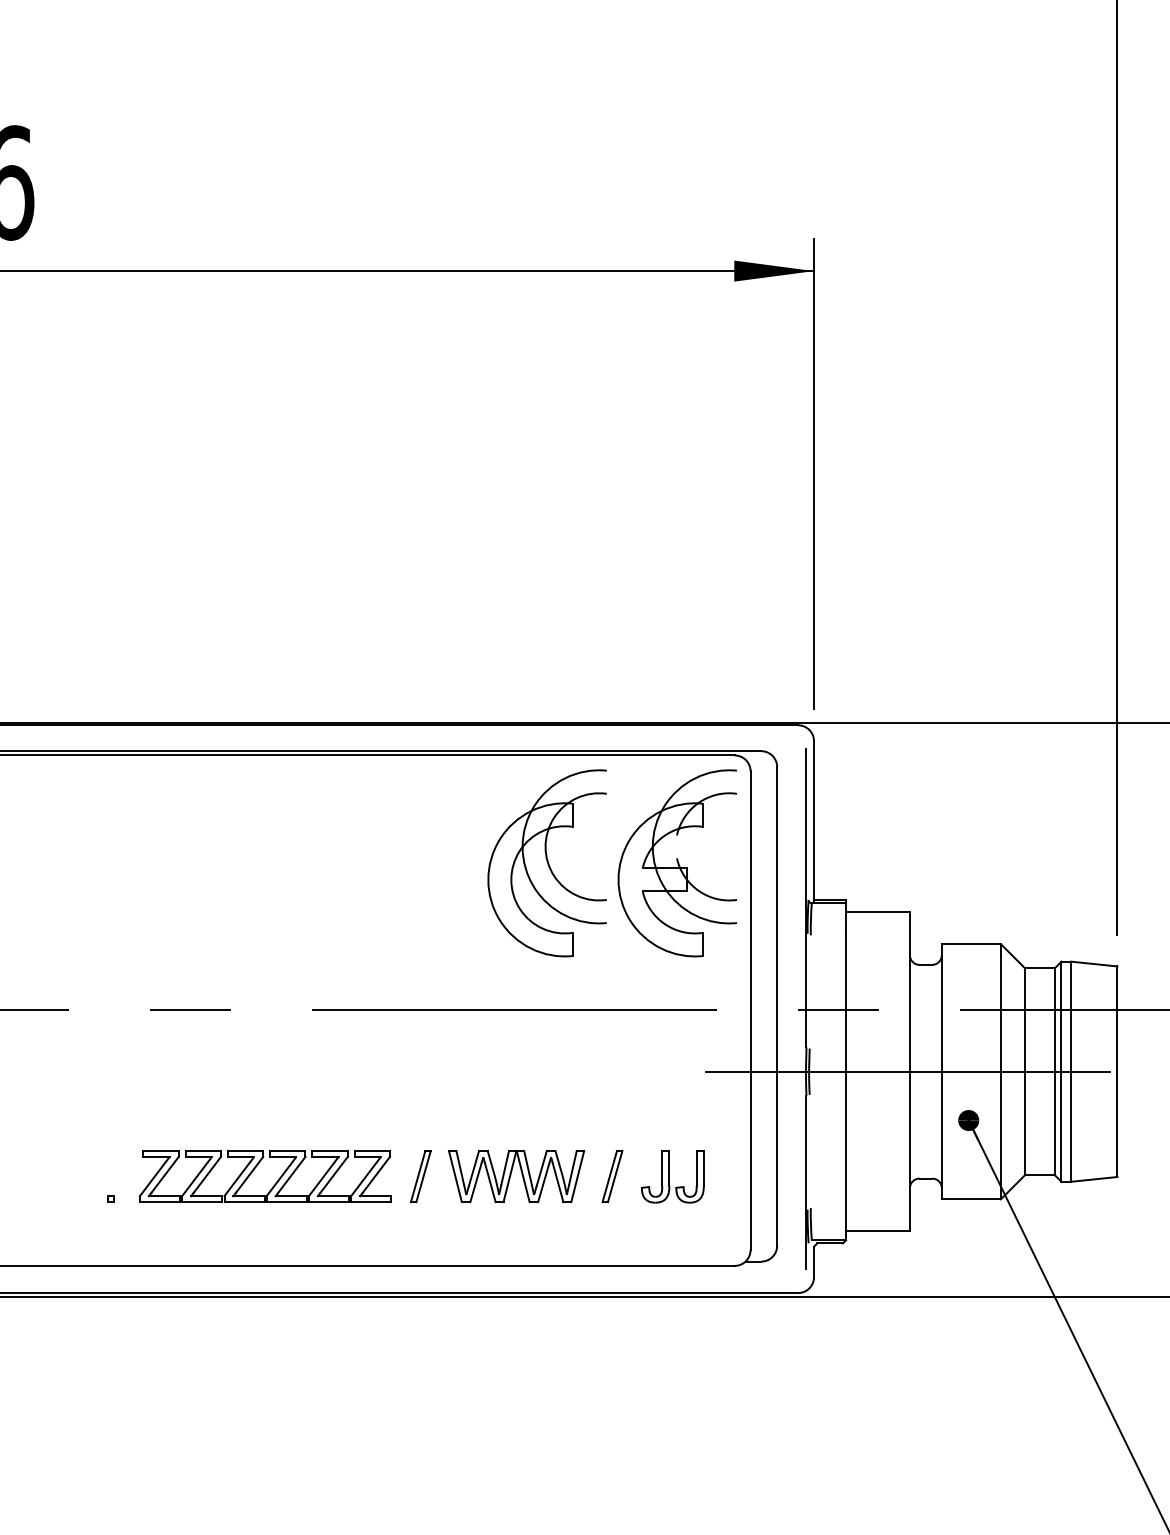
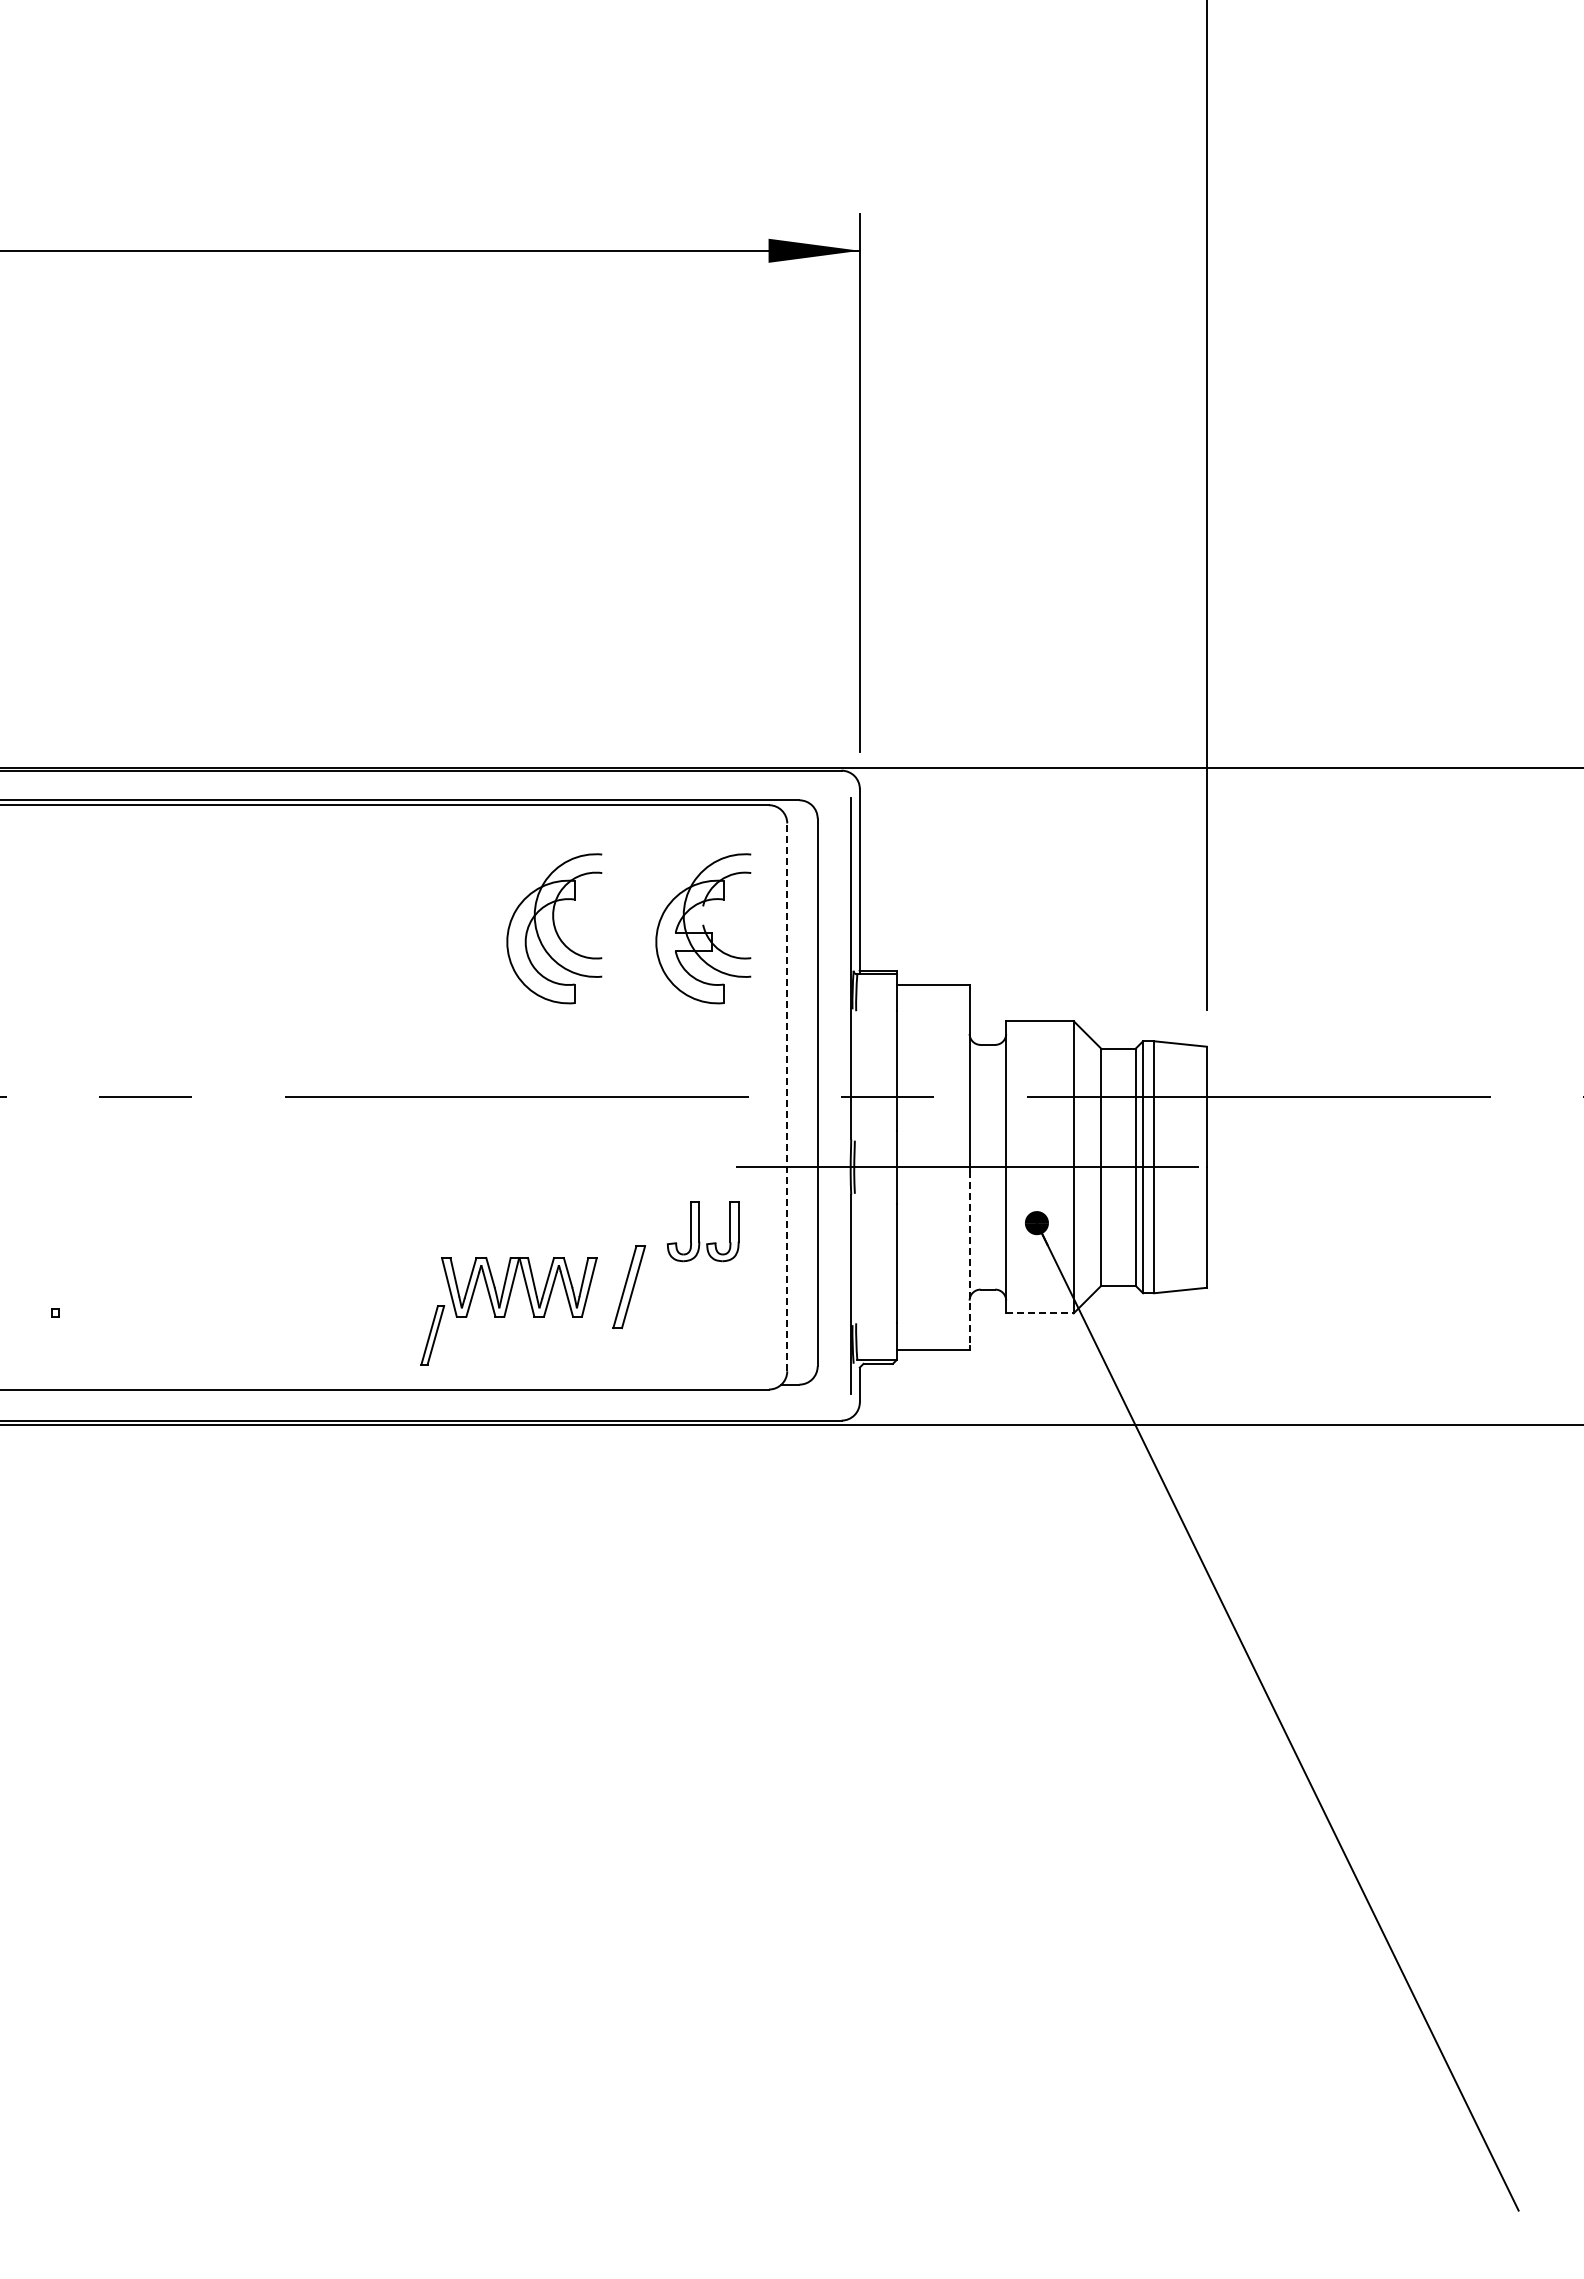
part: (547, 863) -> (554, 928), size x0.7
part: (677, 863) -> (703, 928), size x0.7
line: (750, 1010) -> (787, 1097), solid -> dashed
line: (909, 1151) -> (969, 1258), solid -> dashed
part: (420, 1176) -> (432, 1335), moved
part: (611, 1176) -> (628, 1287), size x1.4
part: (672, 1176) -> (702, 1231), moved
part: (274, 1183) -> (242, 1295), removed
line: (970, 1199) -> (1039, 1313), solid -> dashed

